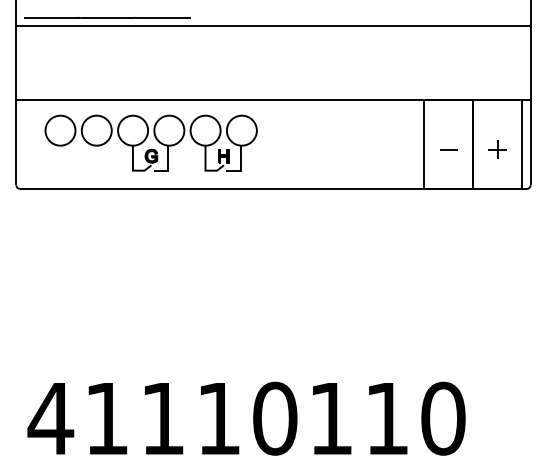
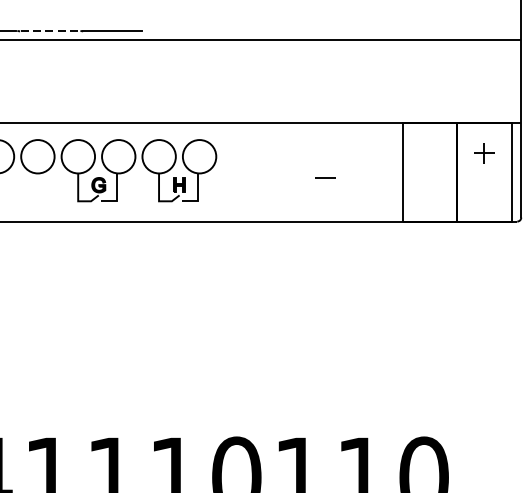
line: (108, 17) -> (50, 30), solid -> dashed
line: (448, 149) -> (325, 177), moved
part: (497, 149) -> (484, 153), moved

